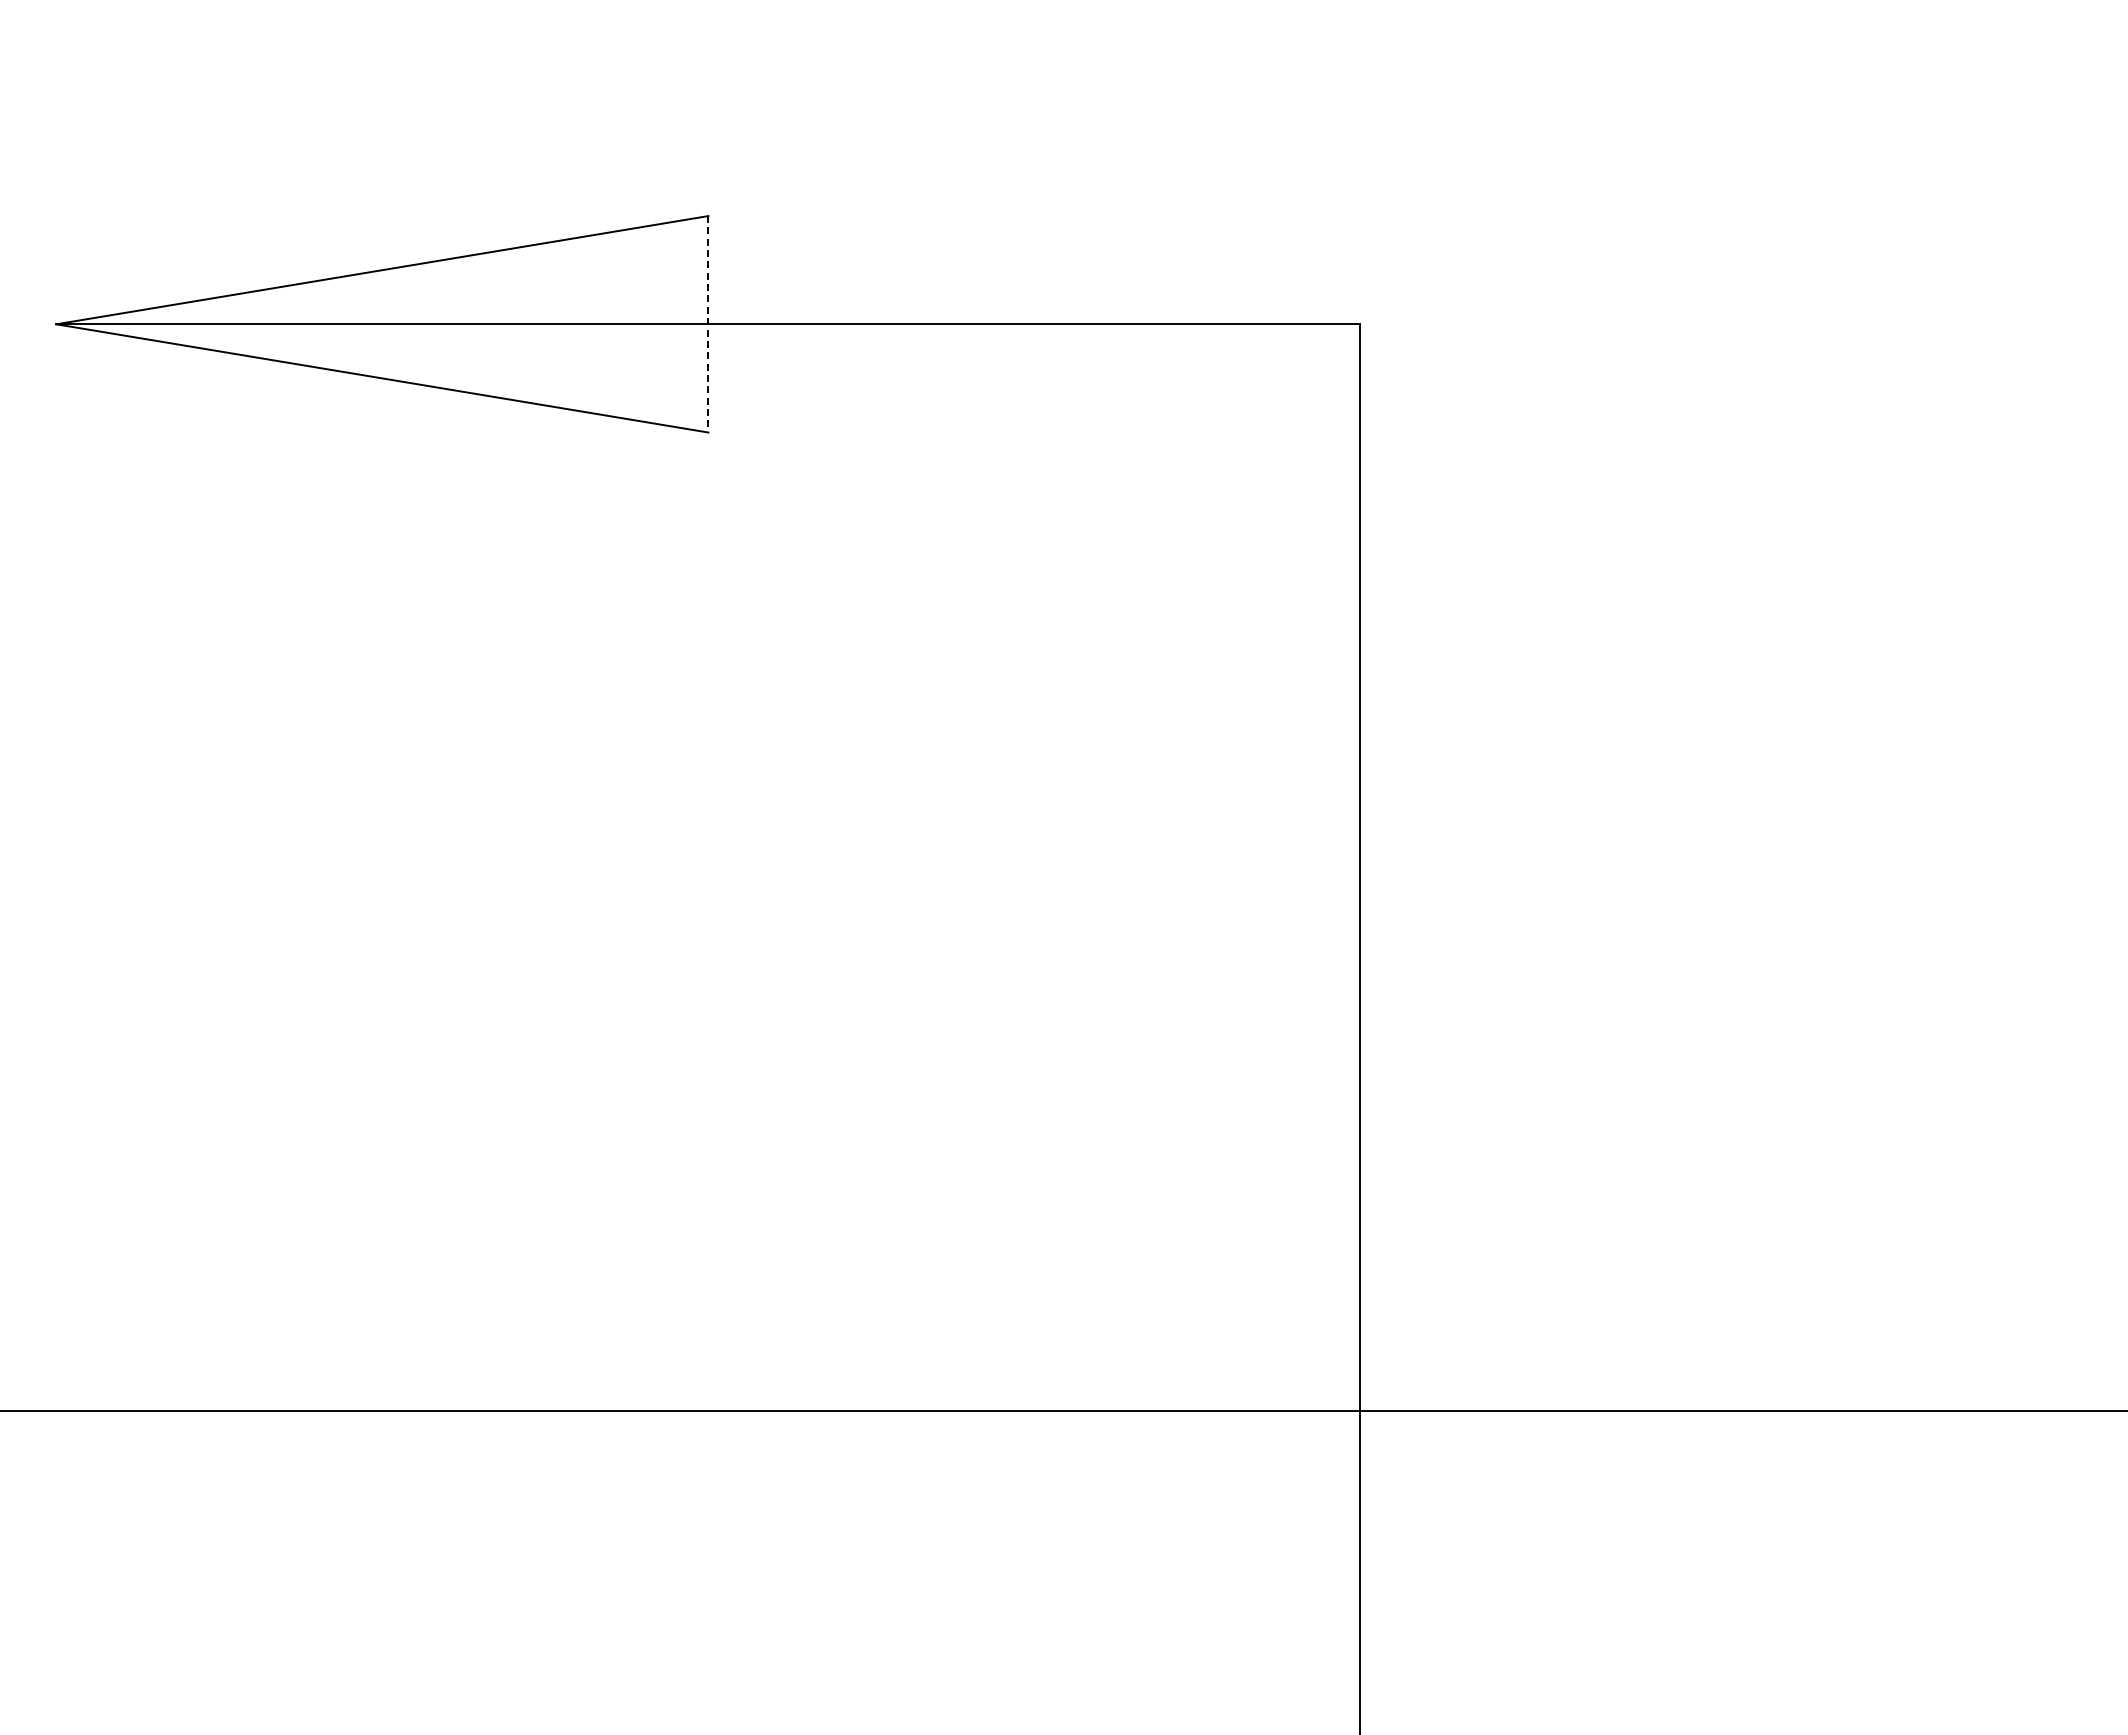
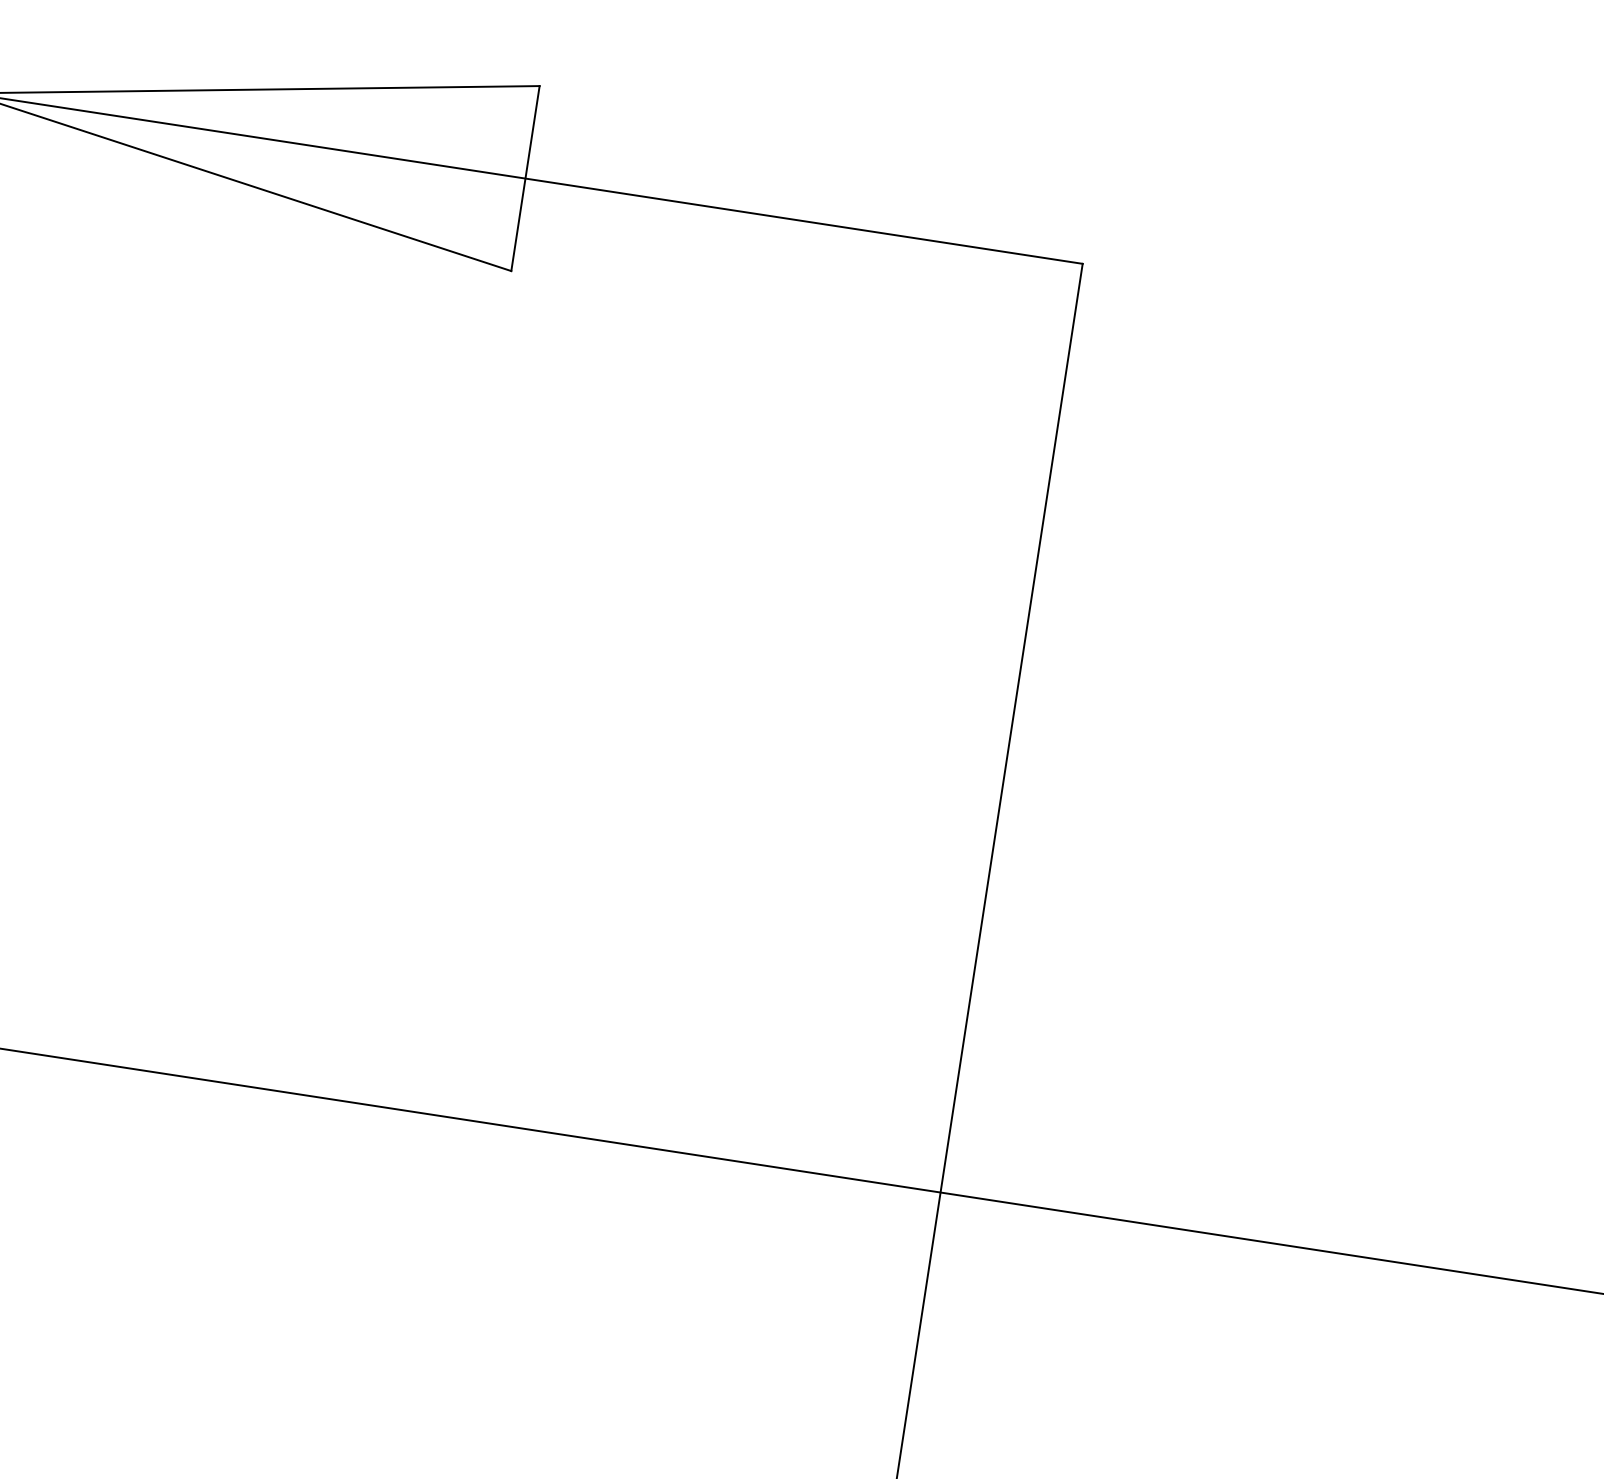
line: (708, 324) -> (525, 178), dashed -> solid

